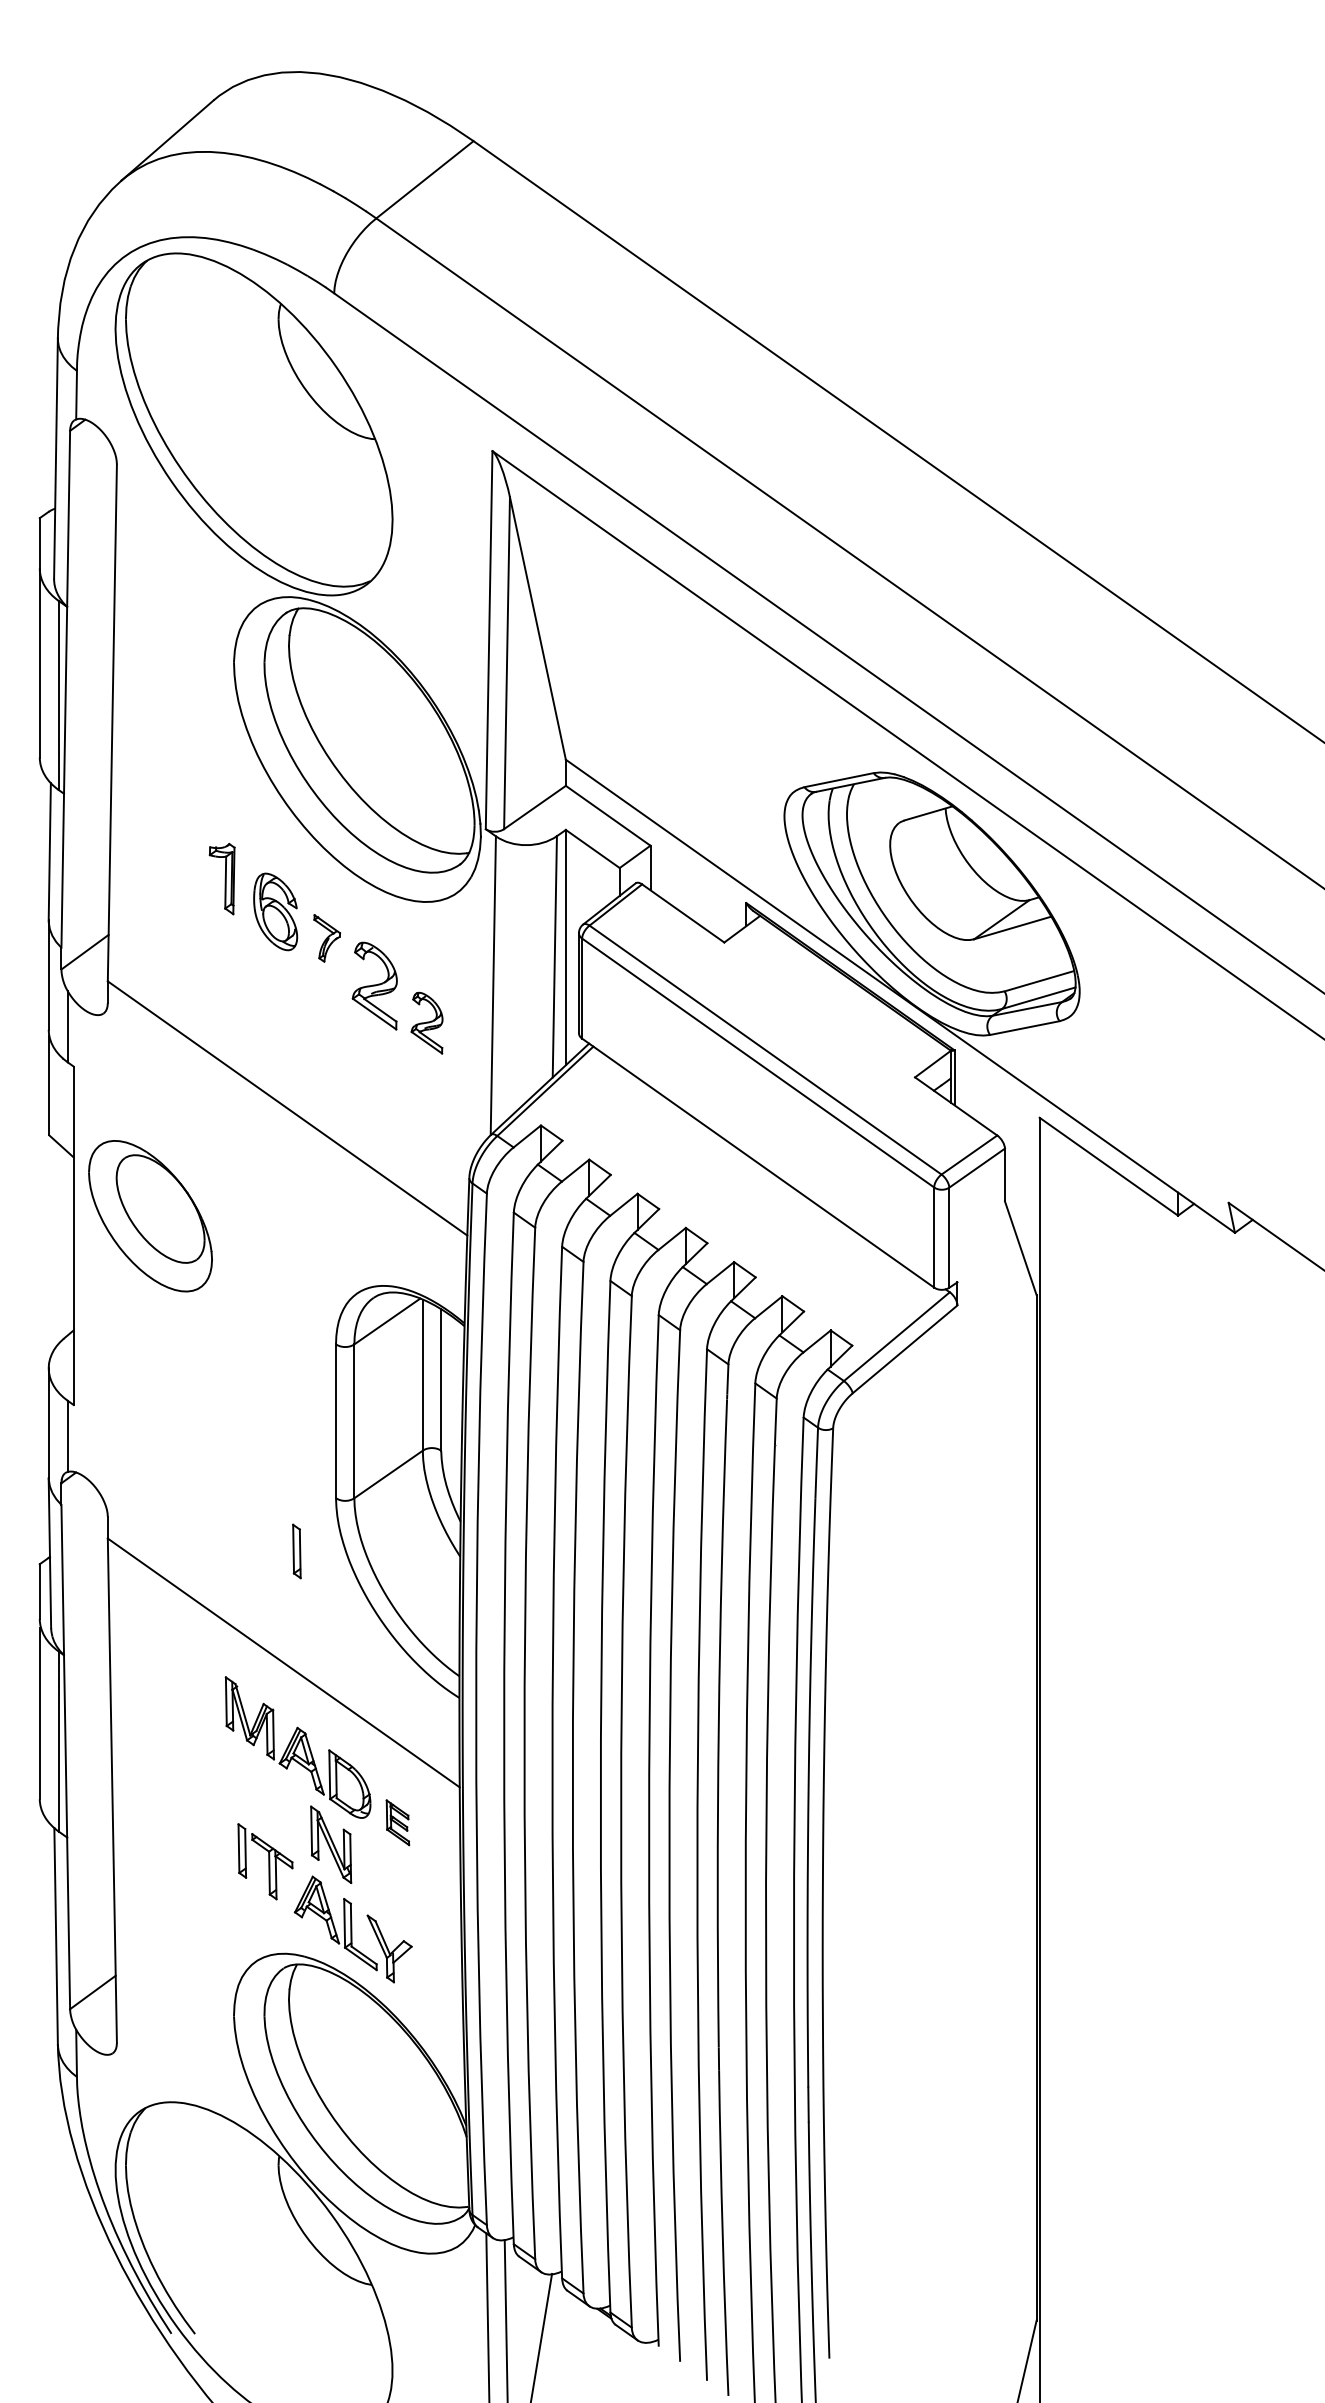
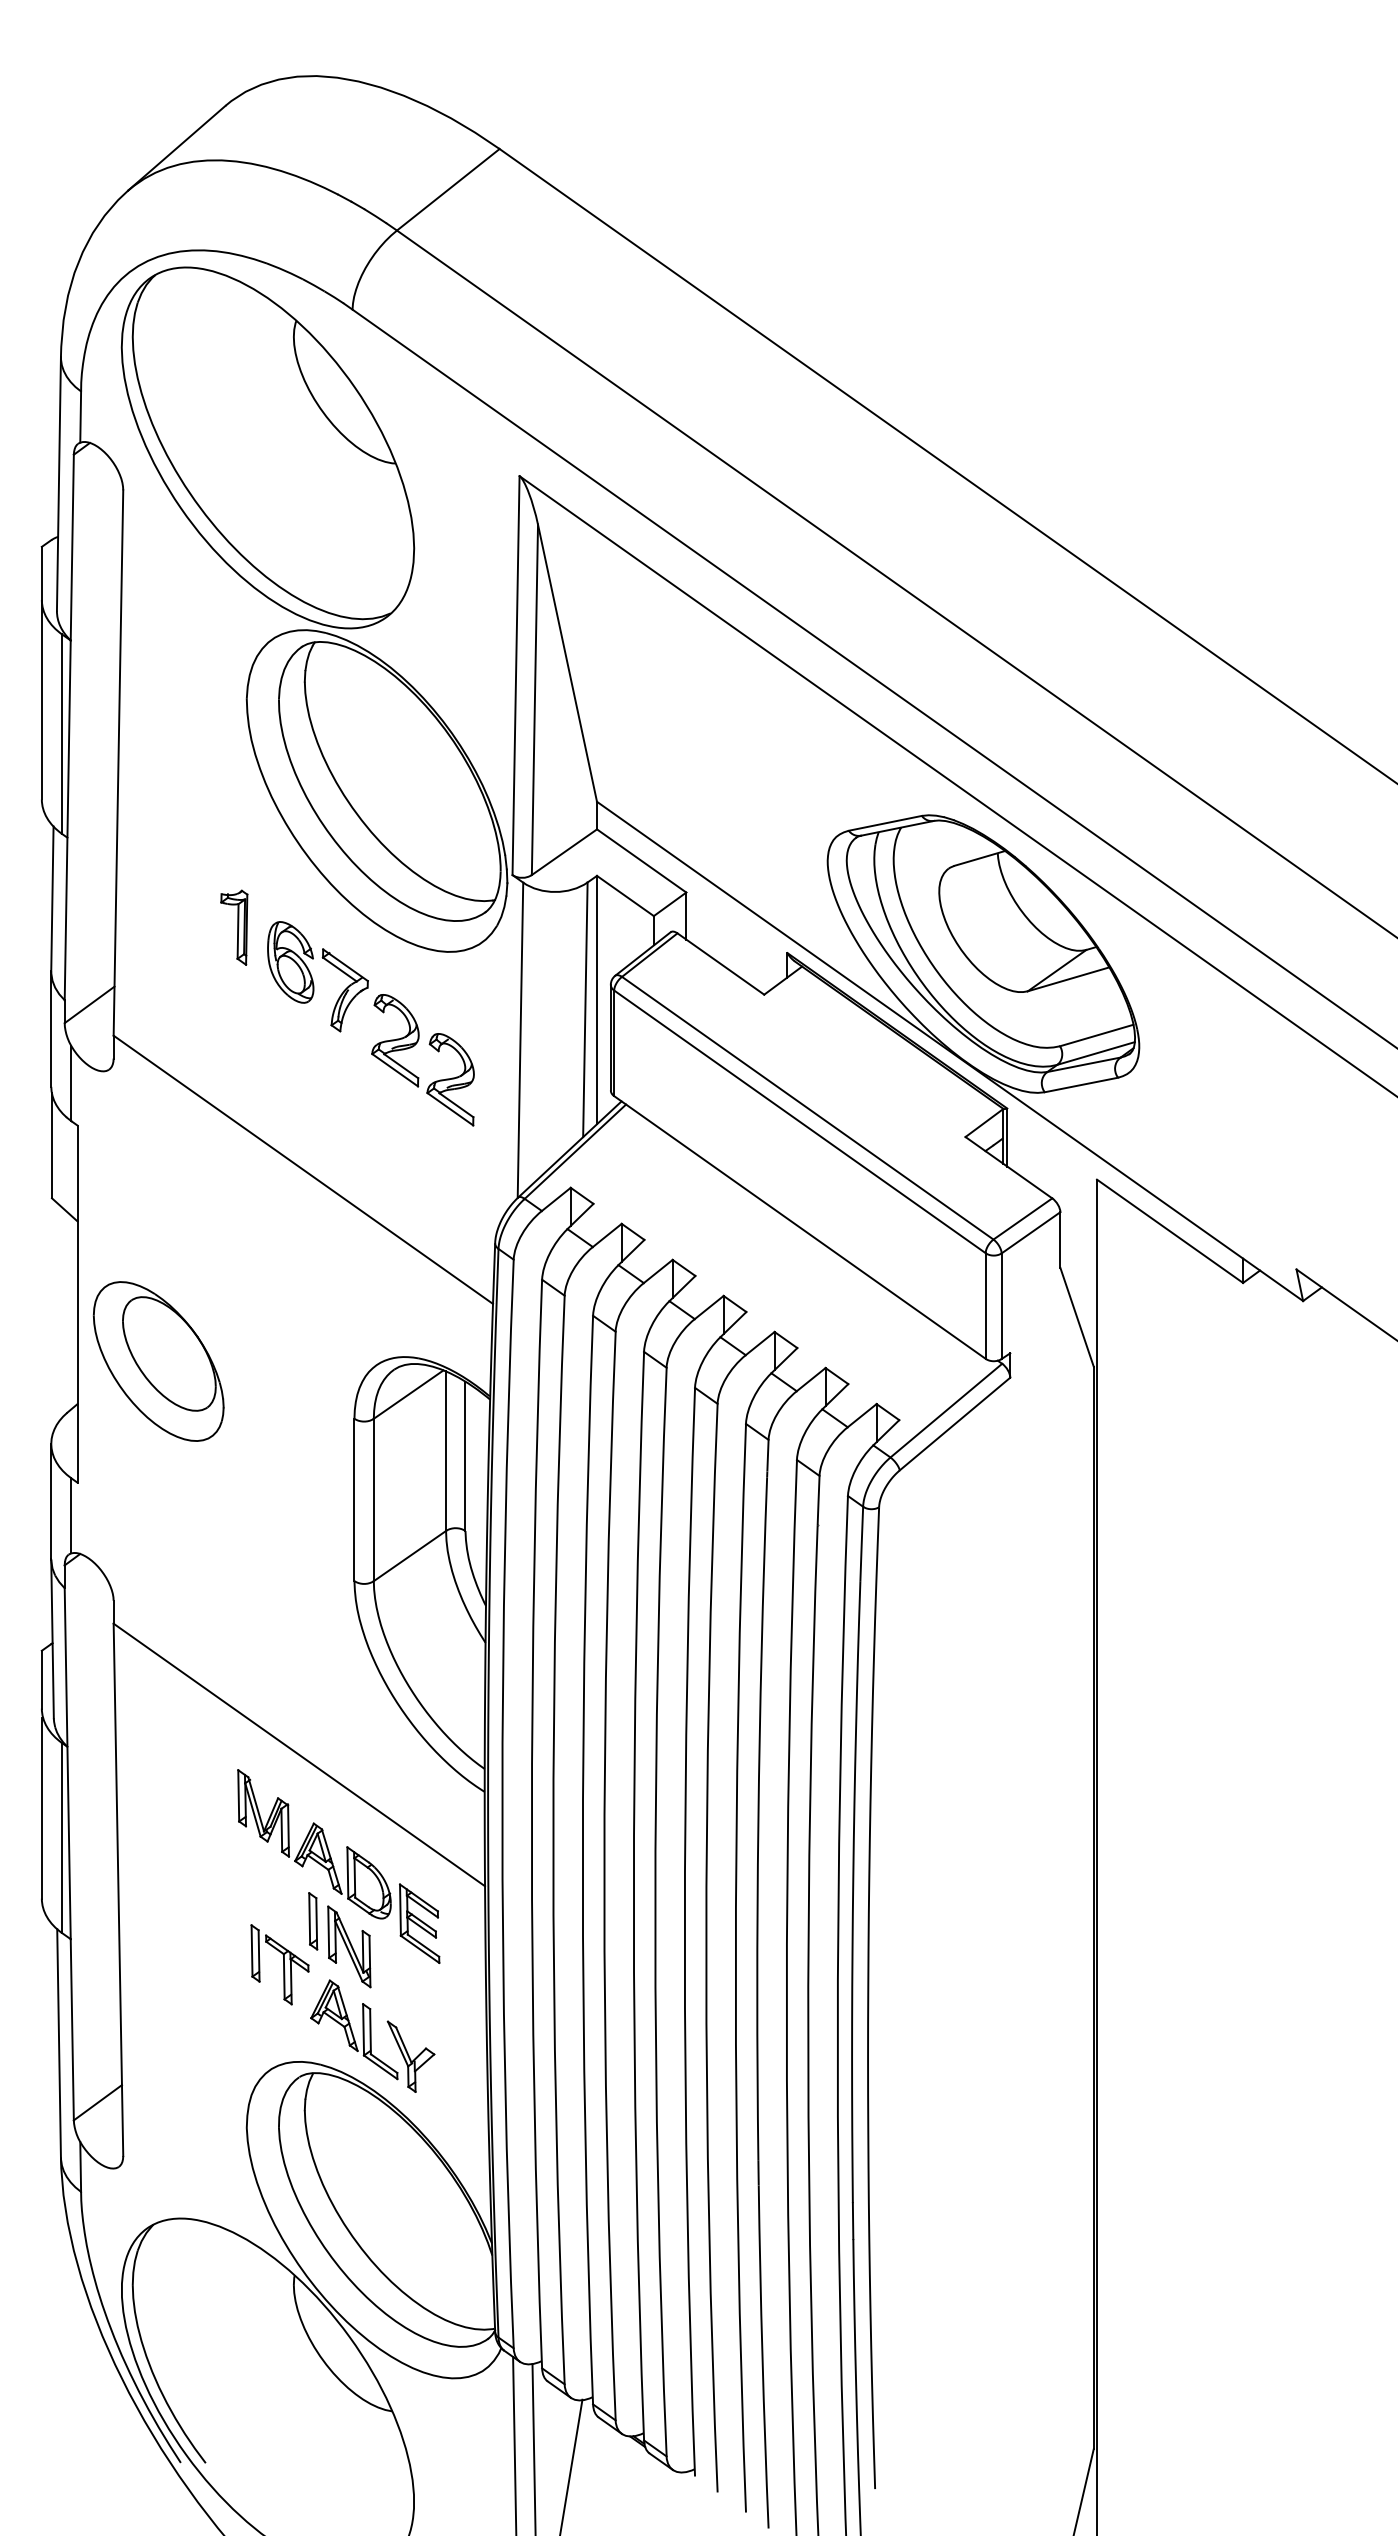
part: (326, 938) -> (344, 990), size x1.67
part: (427, 1022) -> (450, 1079), size x1.43
part: (150, 1216) -> (158, 1361), moved
part: (297, 1551) -> (313, 1921), moved
part: (397, 1822) -> (419, 1923), size x1.67

